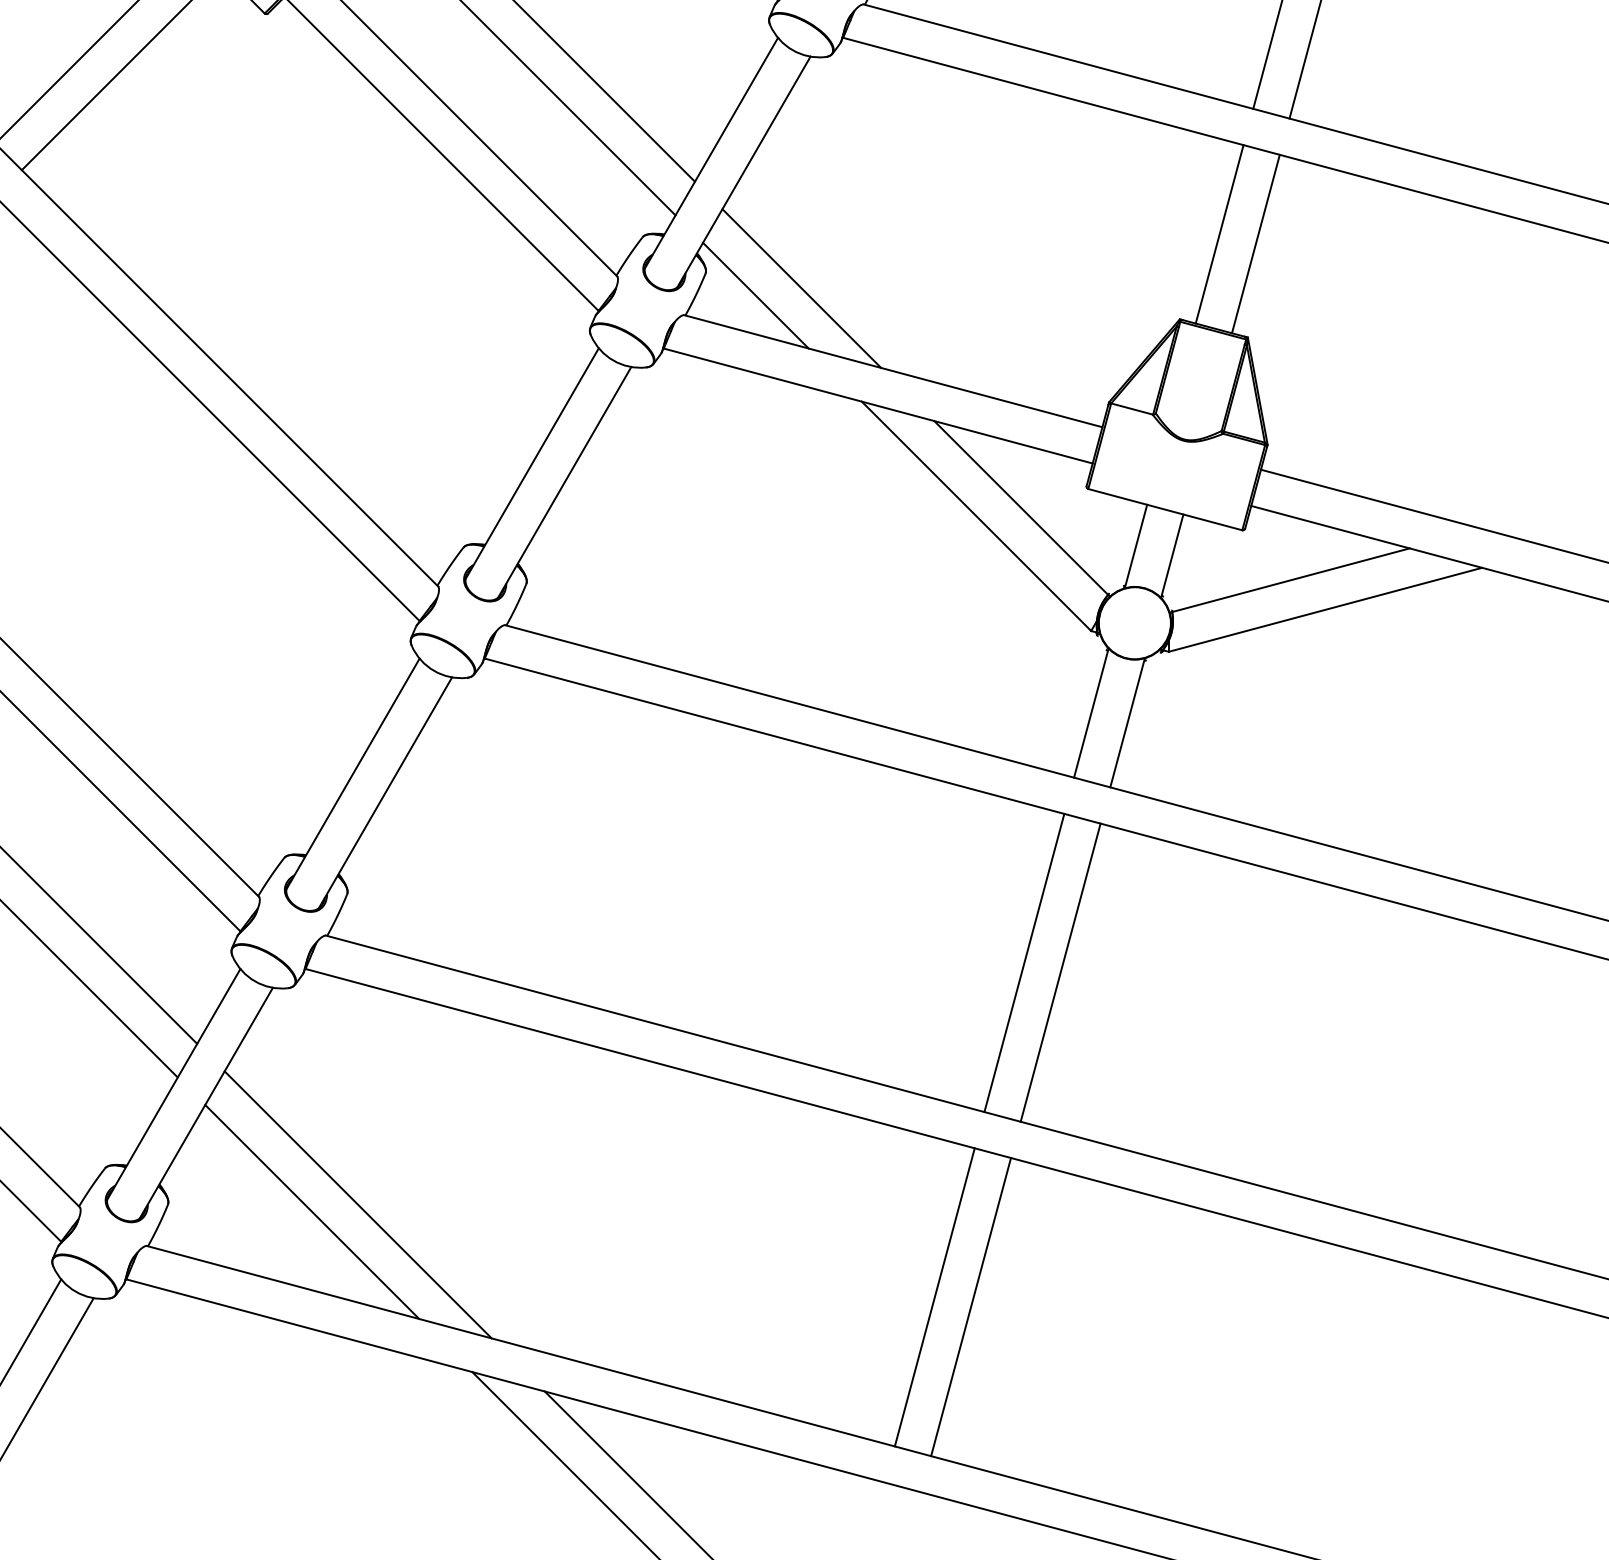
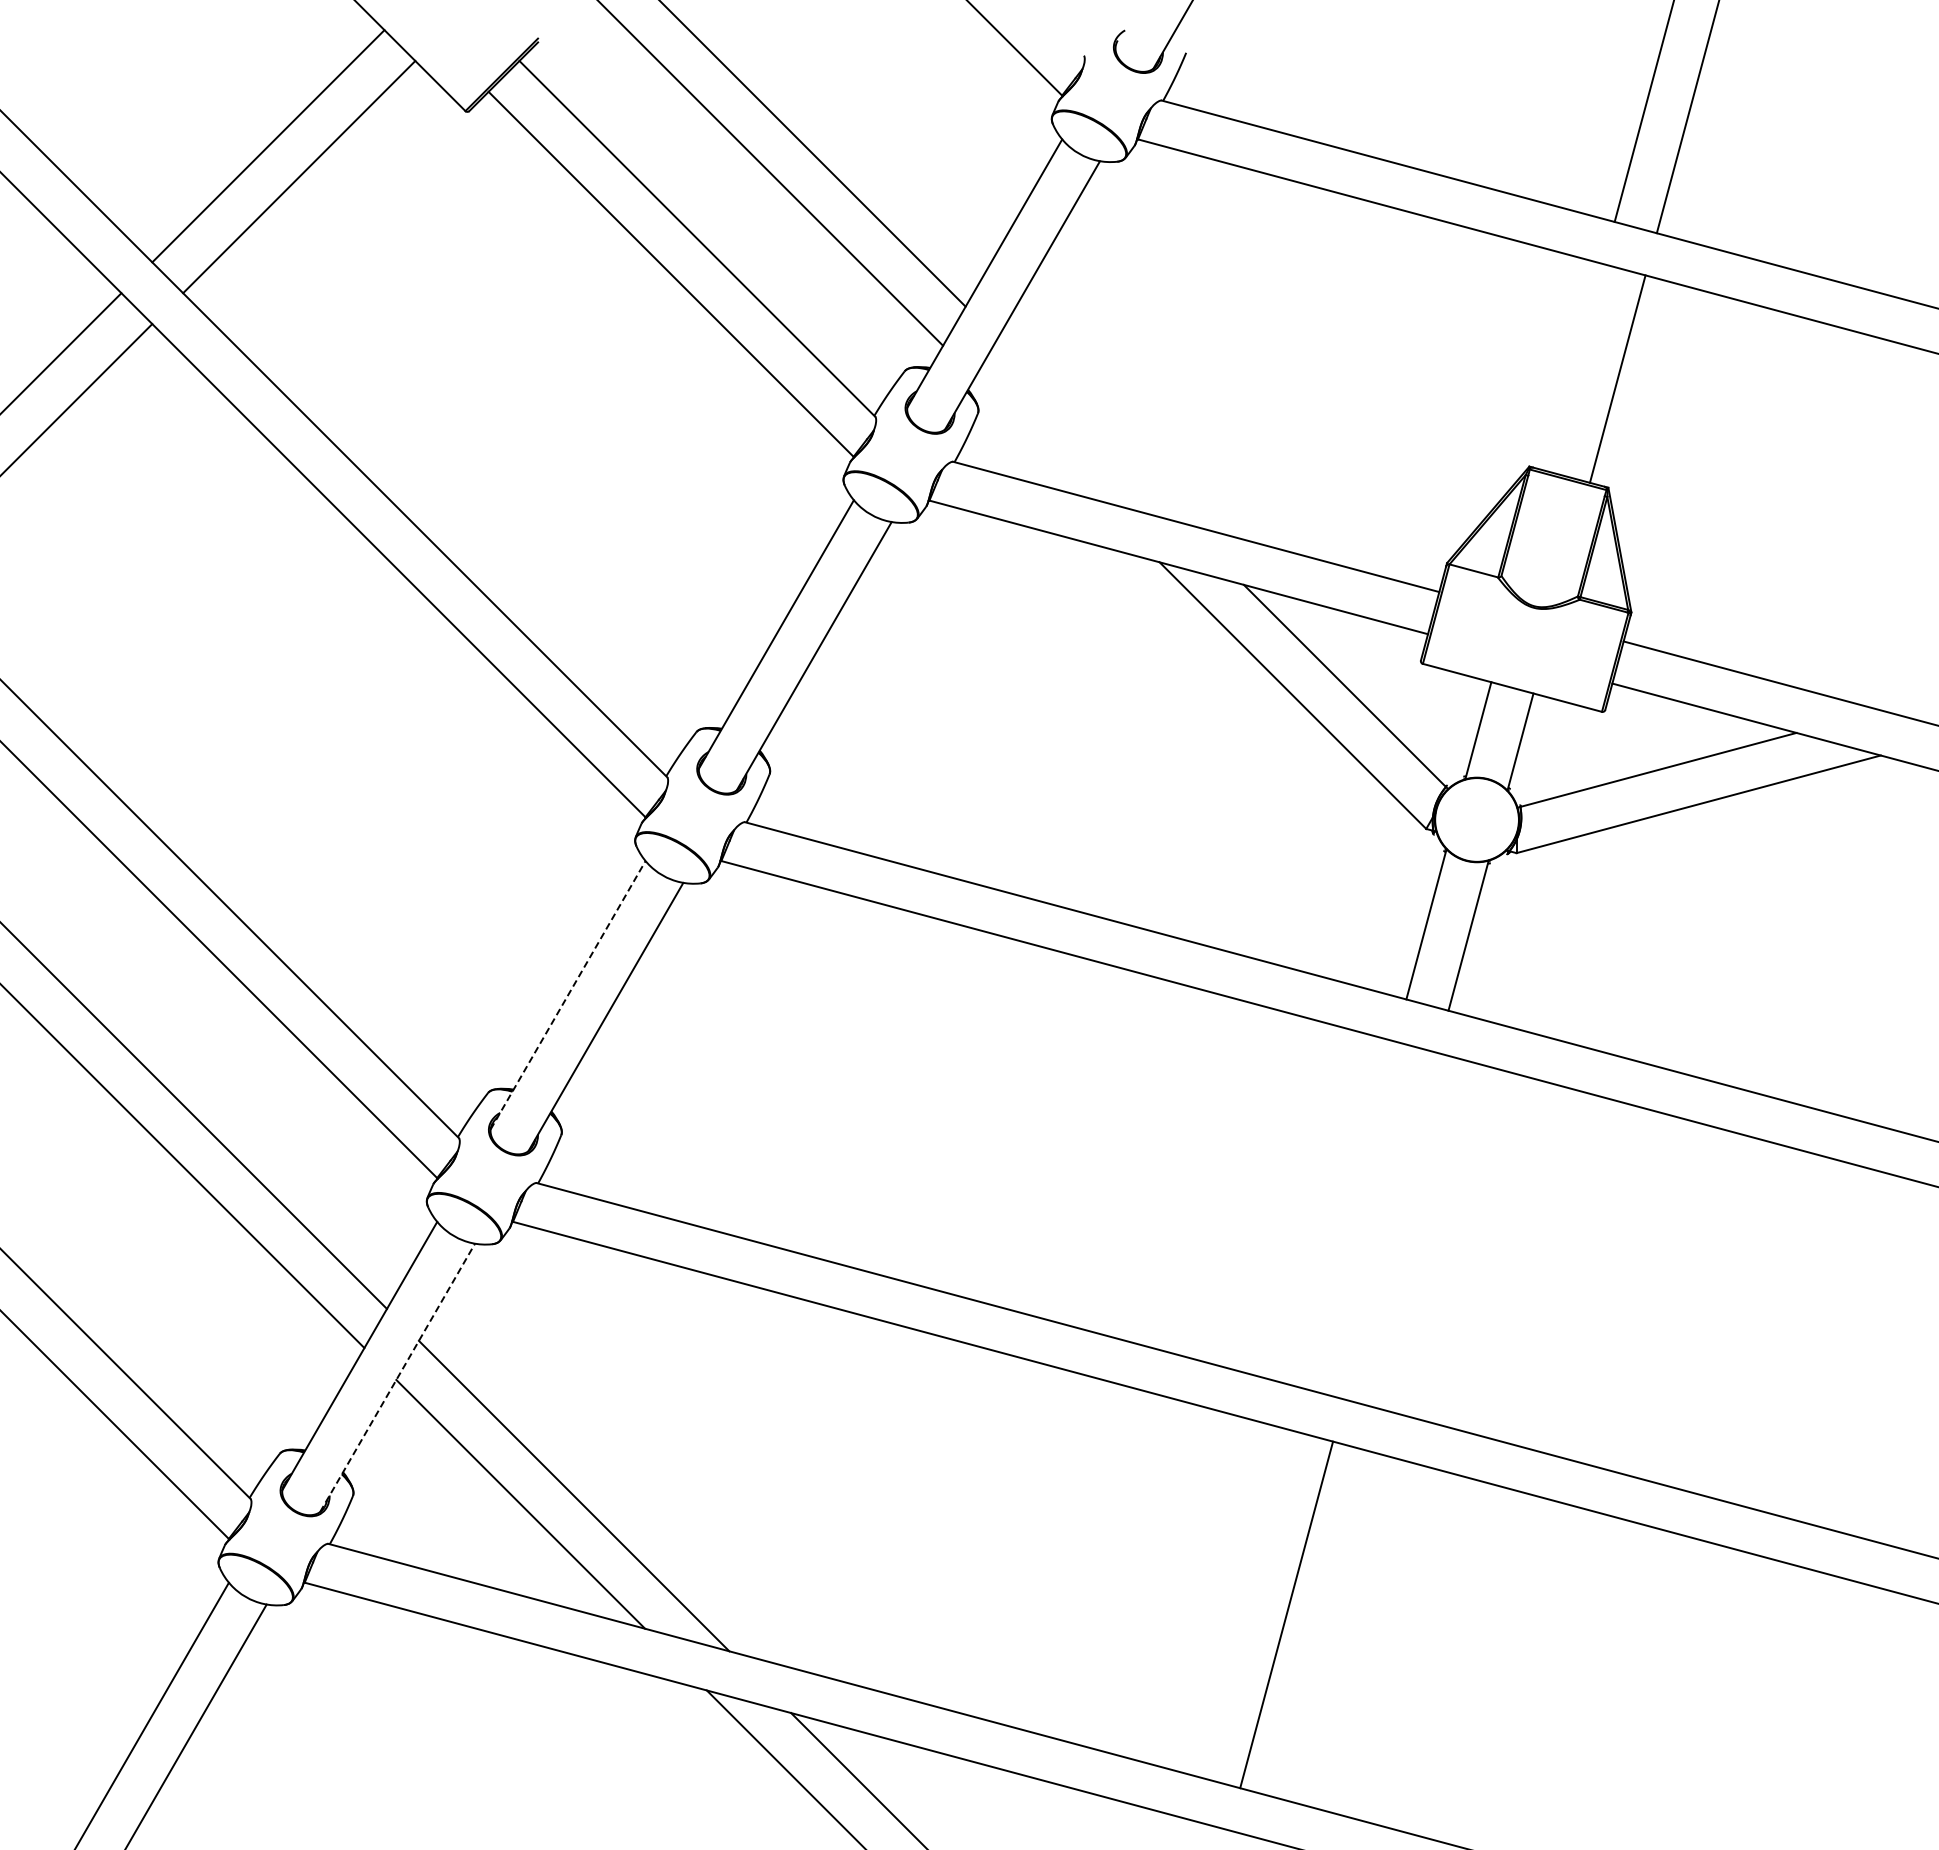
line: (1219, 234) -> (1575, 367), removed
line: (801, 288) -> (1089, 430), removed
line: (755, 295) -> (1036, 438), removed
line: (353, 774) -> (568, 995), solid -> dashed
line: (1024, 962) -> (1348, 1214), removed
line: (1060, 972) -> (1390, 1225), removed
line: (206, 1102) -> (397, 1377), solid -> dashed
line: (934, 1297) -> (1244, 1603), removed

